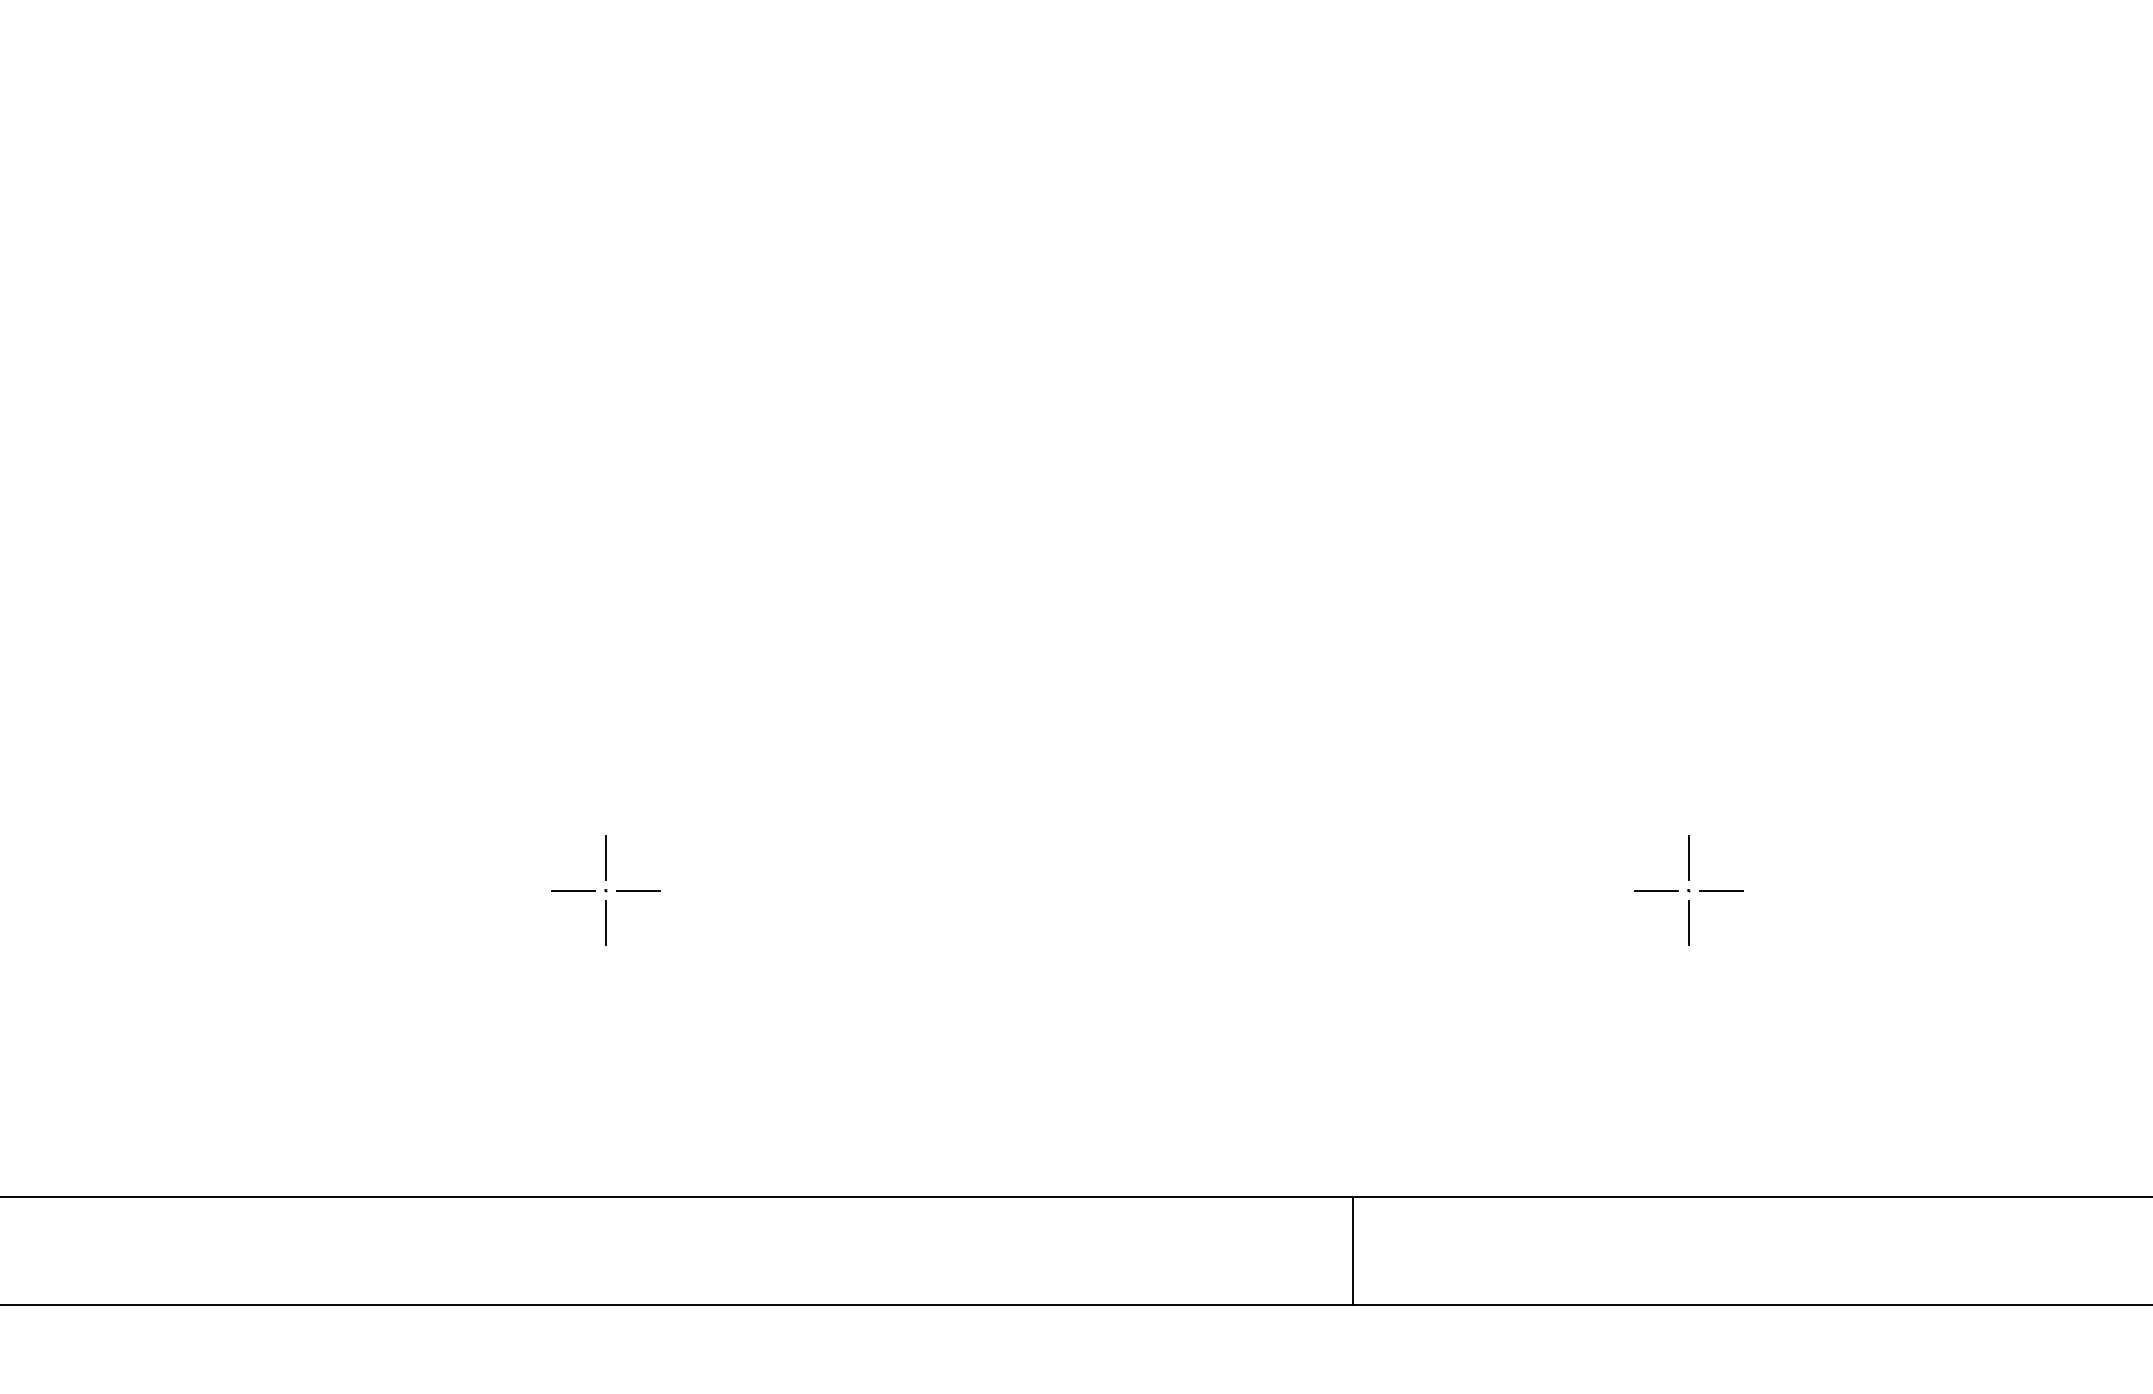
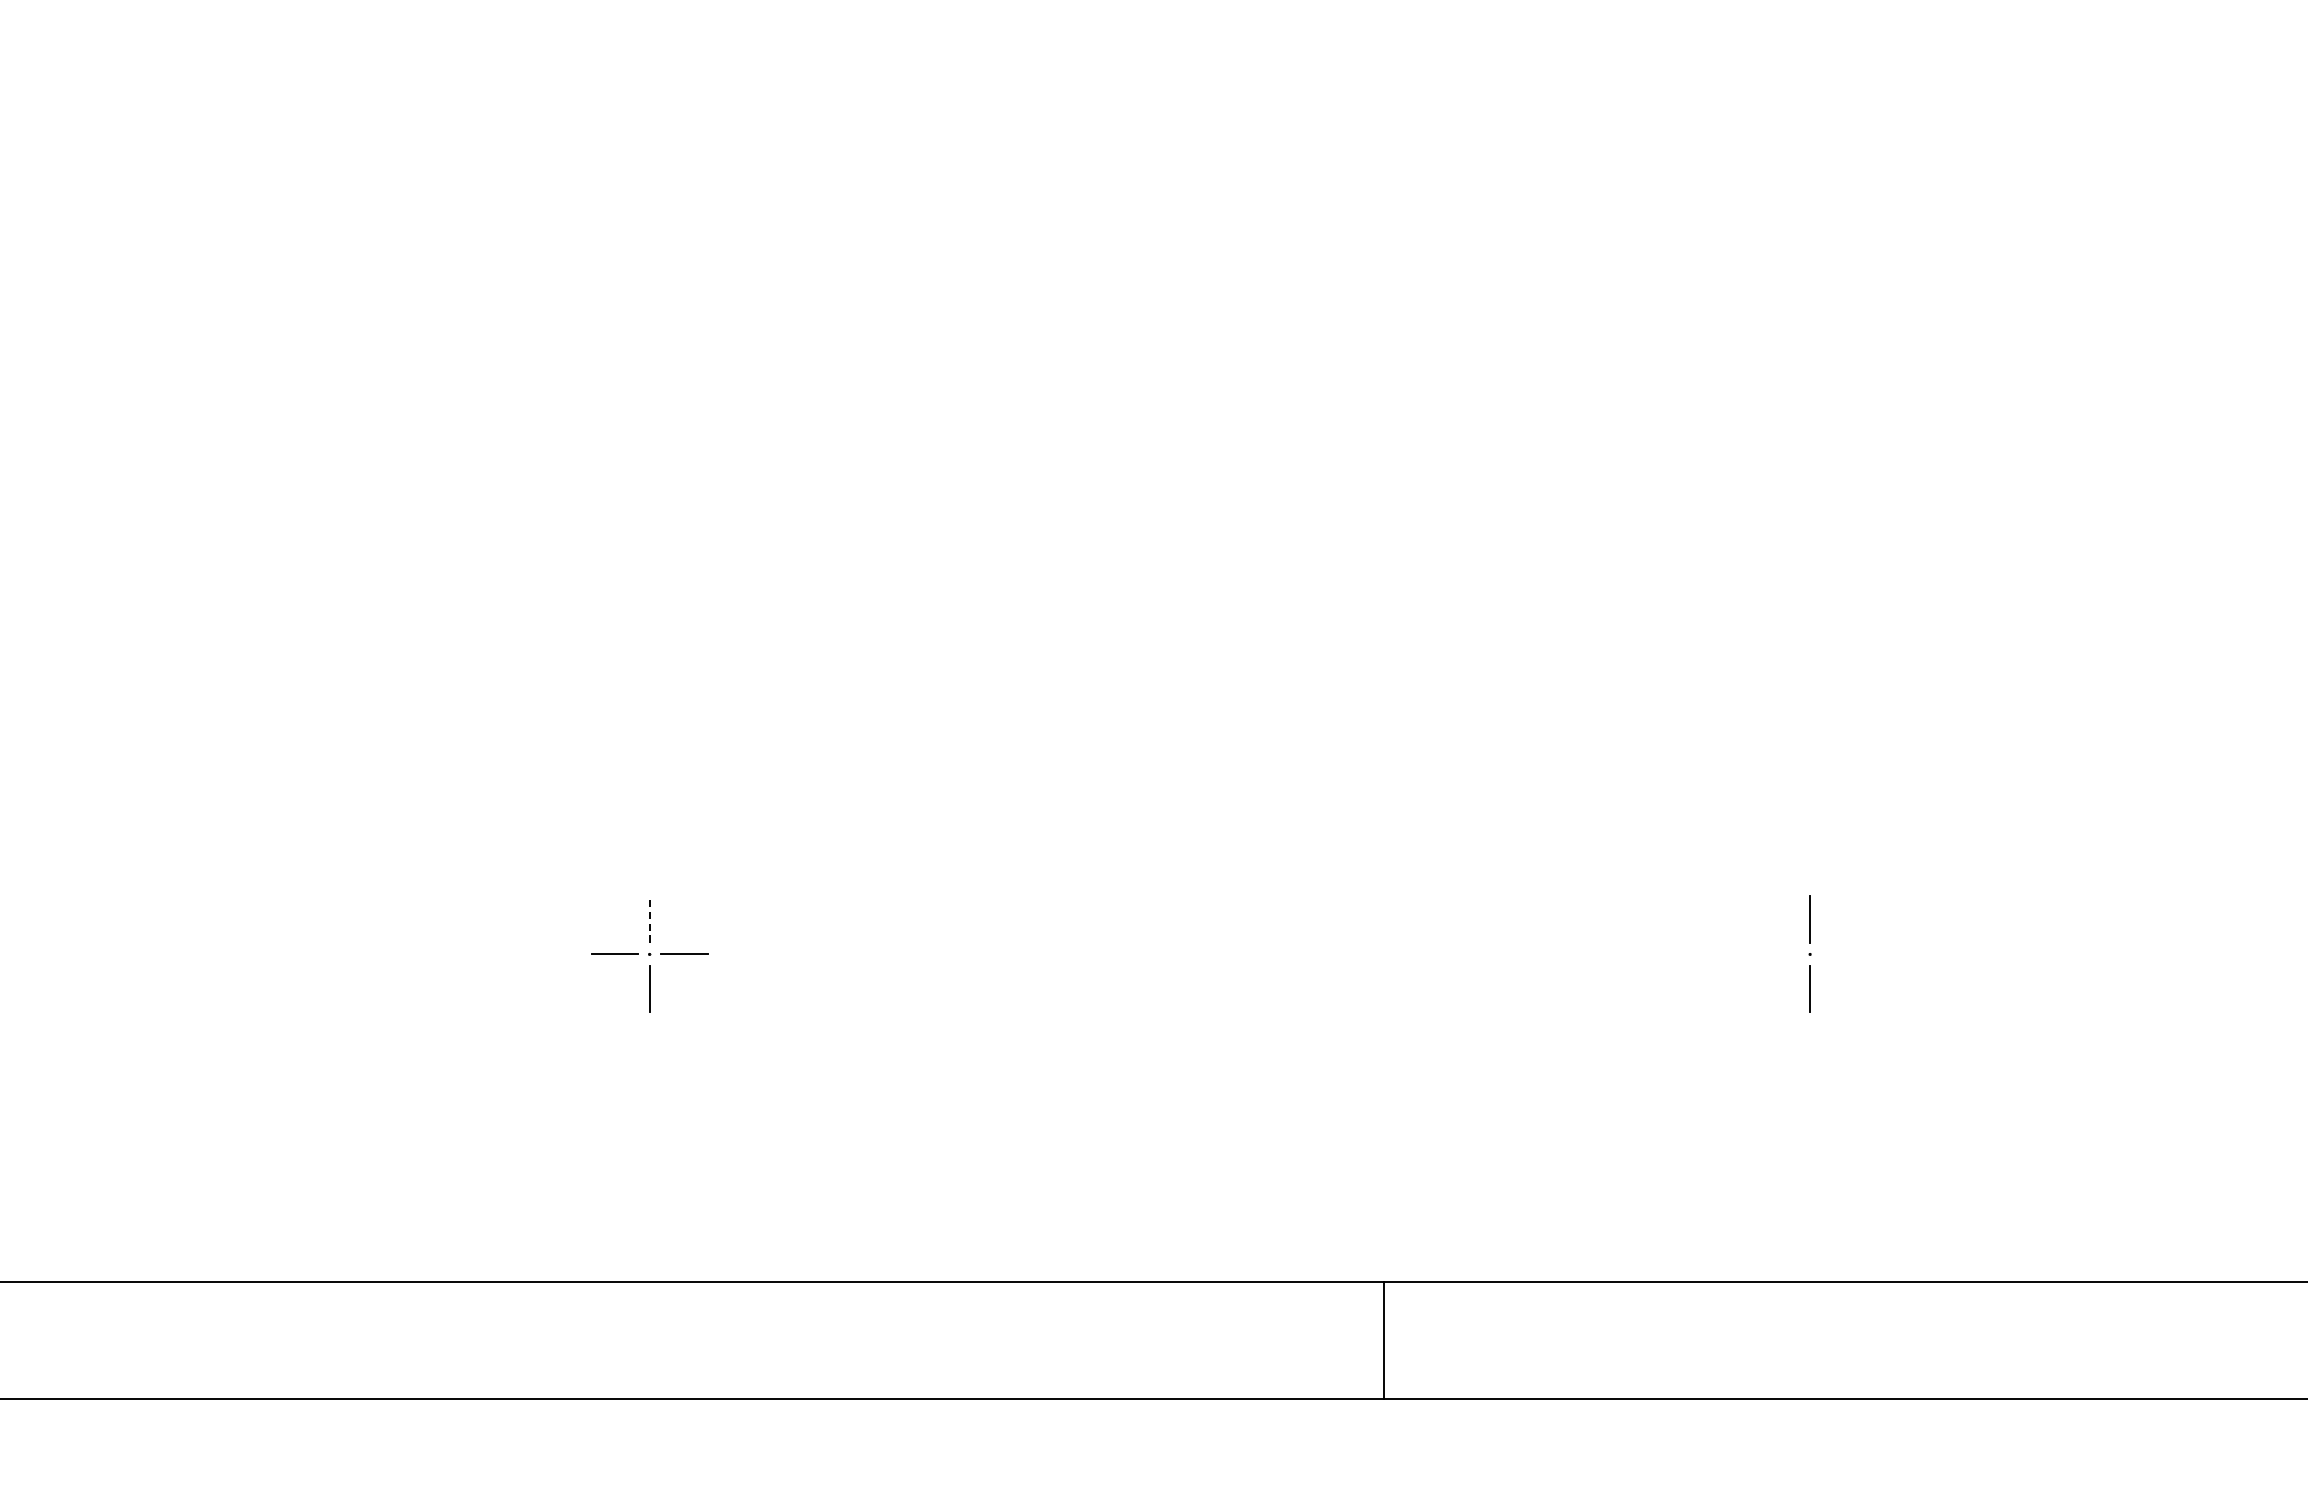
line: (605, 858) -> (649, 920), solid -> dashed
line: (1655, 890) -> (1774, 954), removed
line: (1721, 890) -> (1845, 954), removed
line: (1353, 1250) -> (1384, 1340), moved

